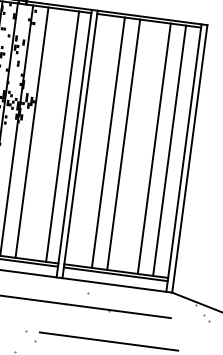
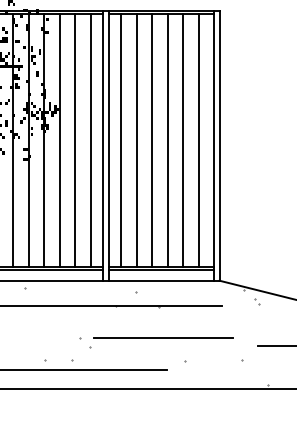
line: (47, 134) -> (75, 140), added
line: (93, 140) -> (121, 140), added
line: (138, 146) -> (167, 140), added

